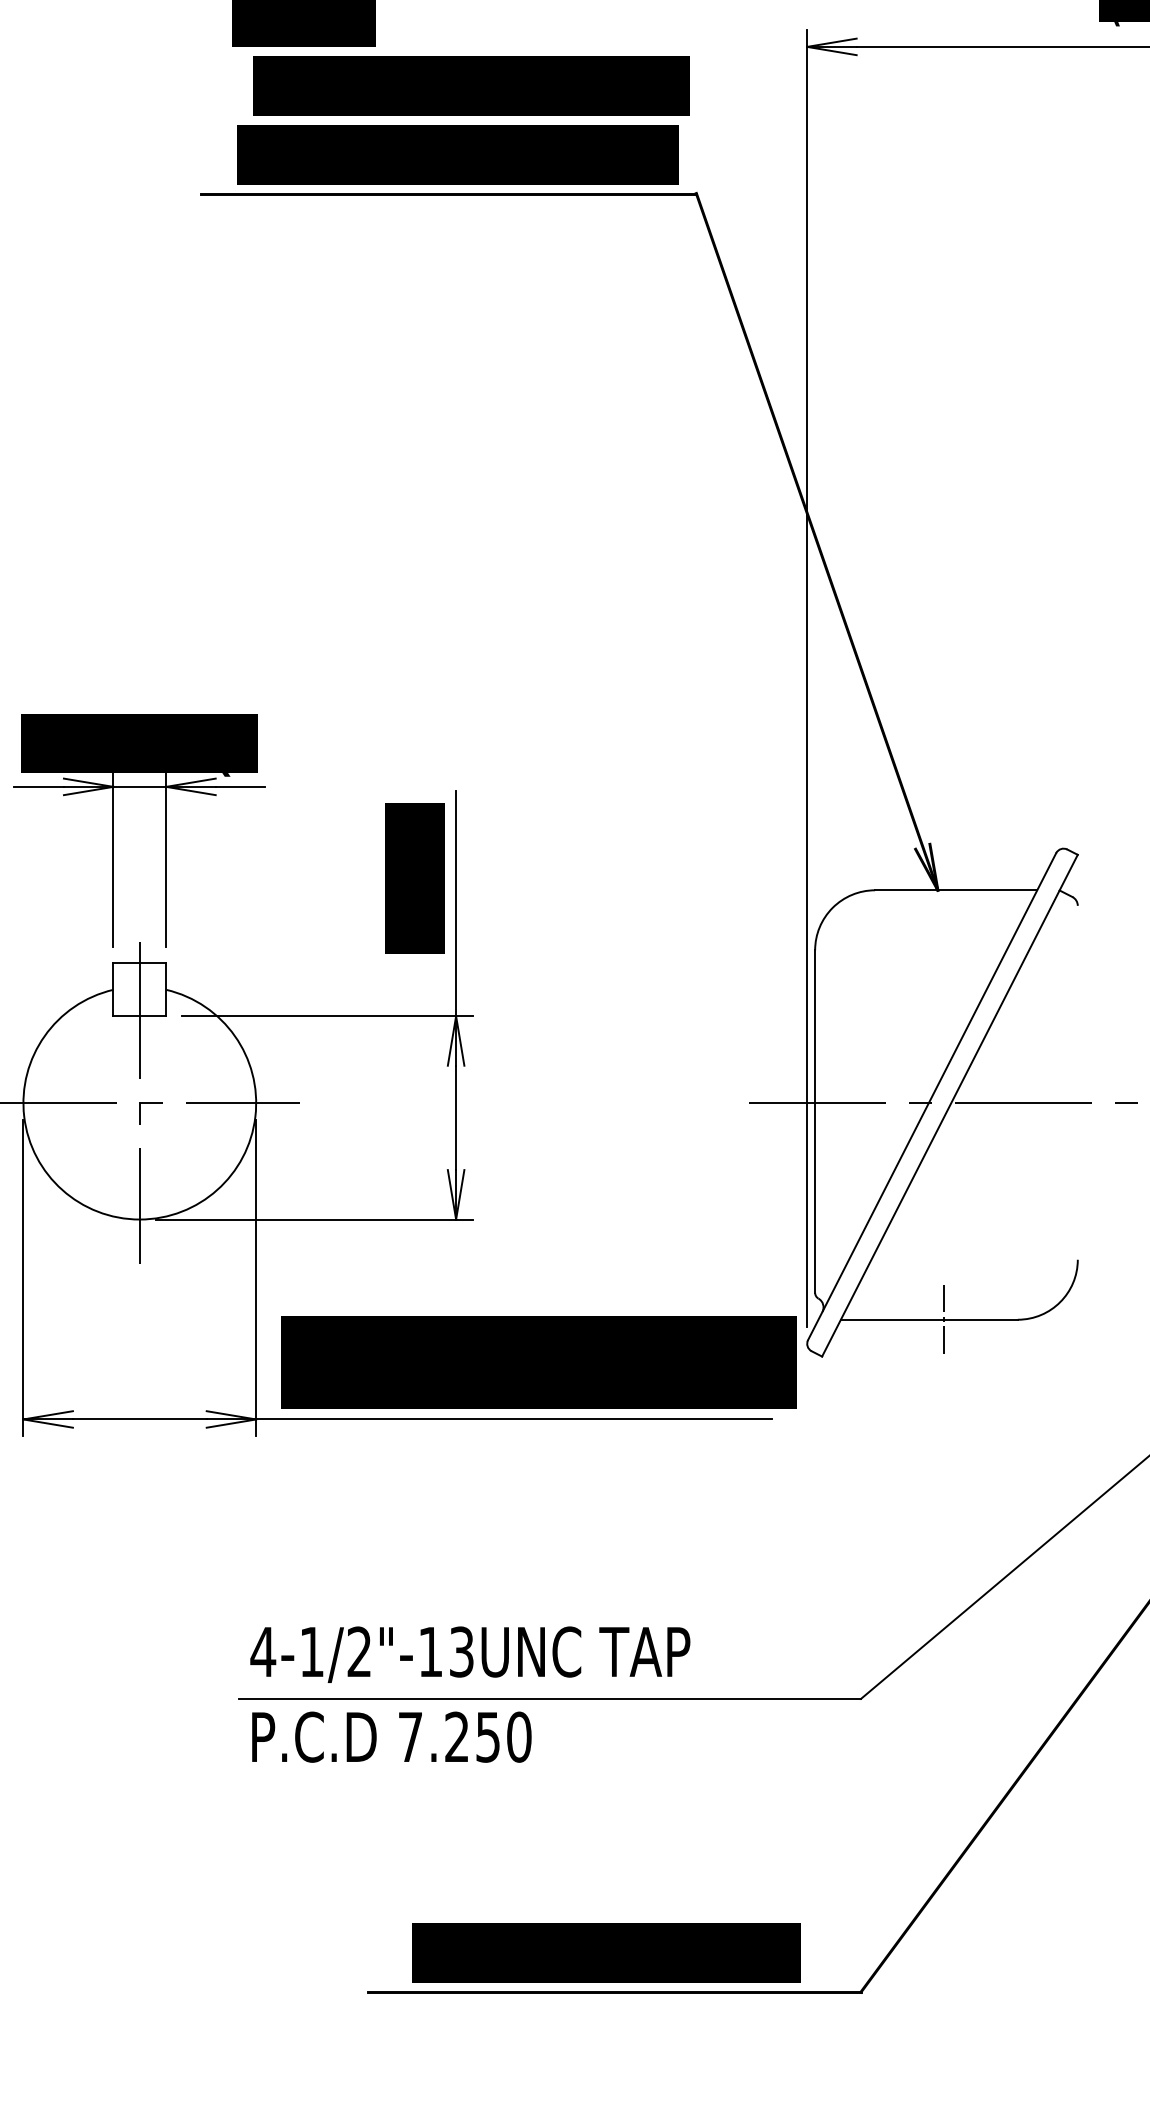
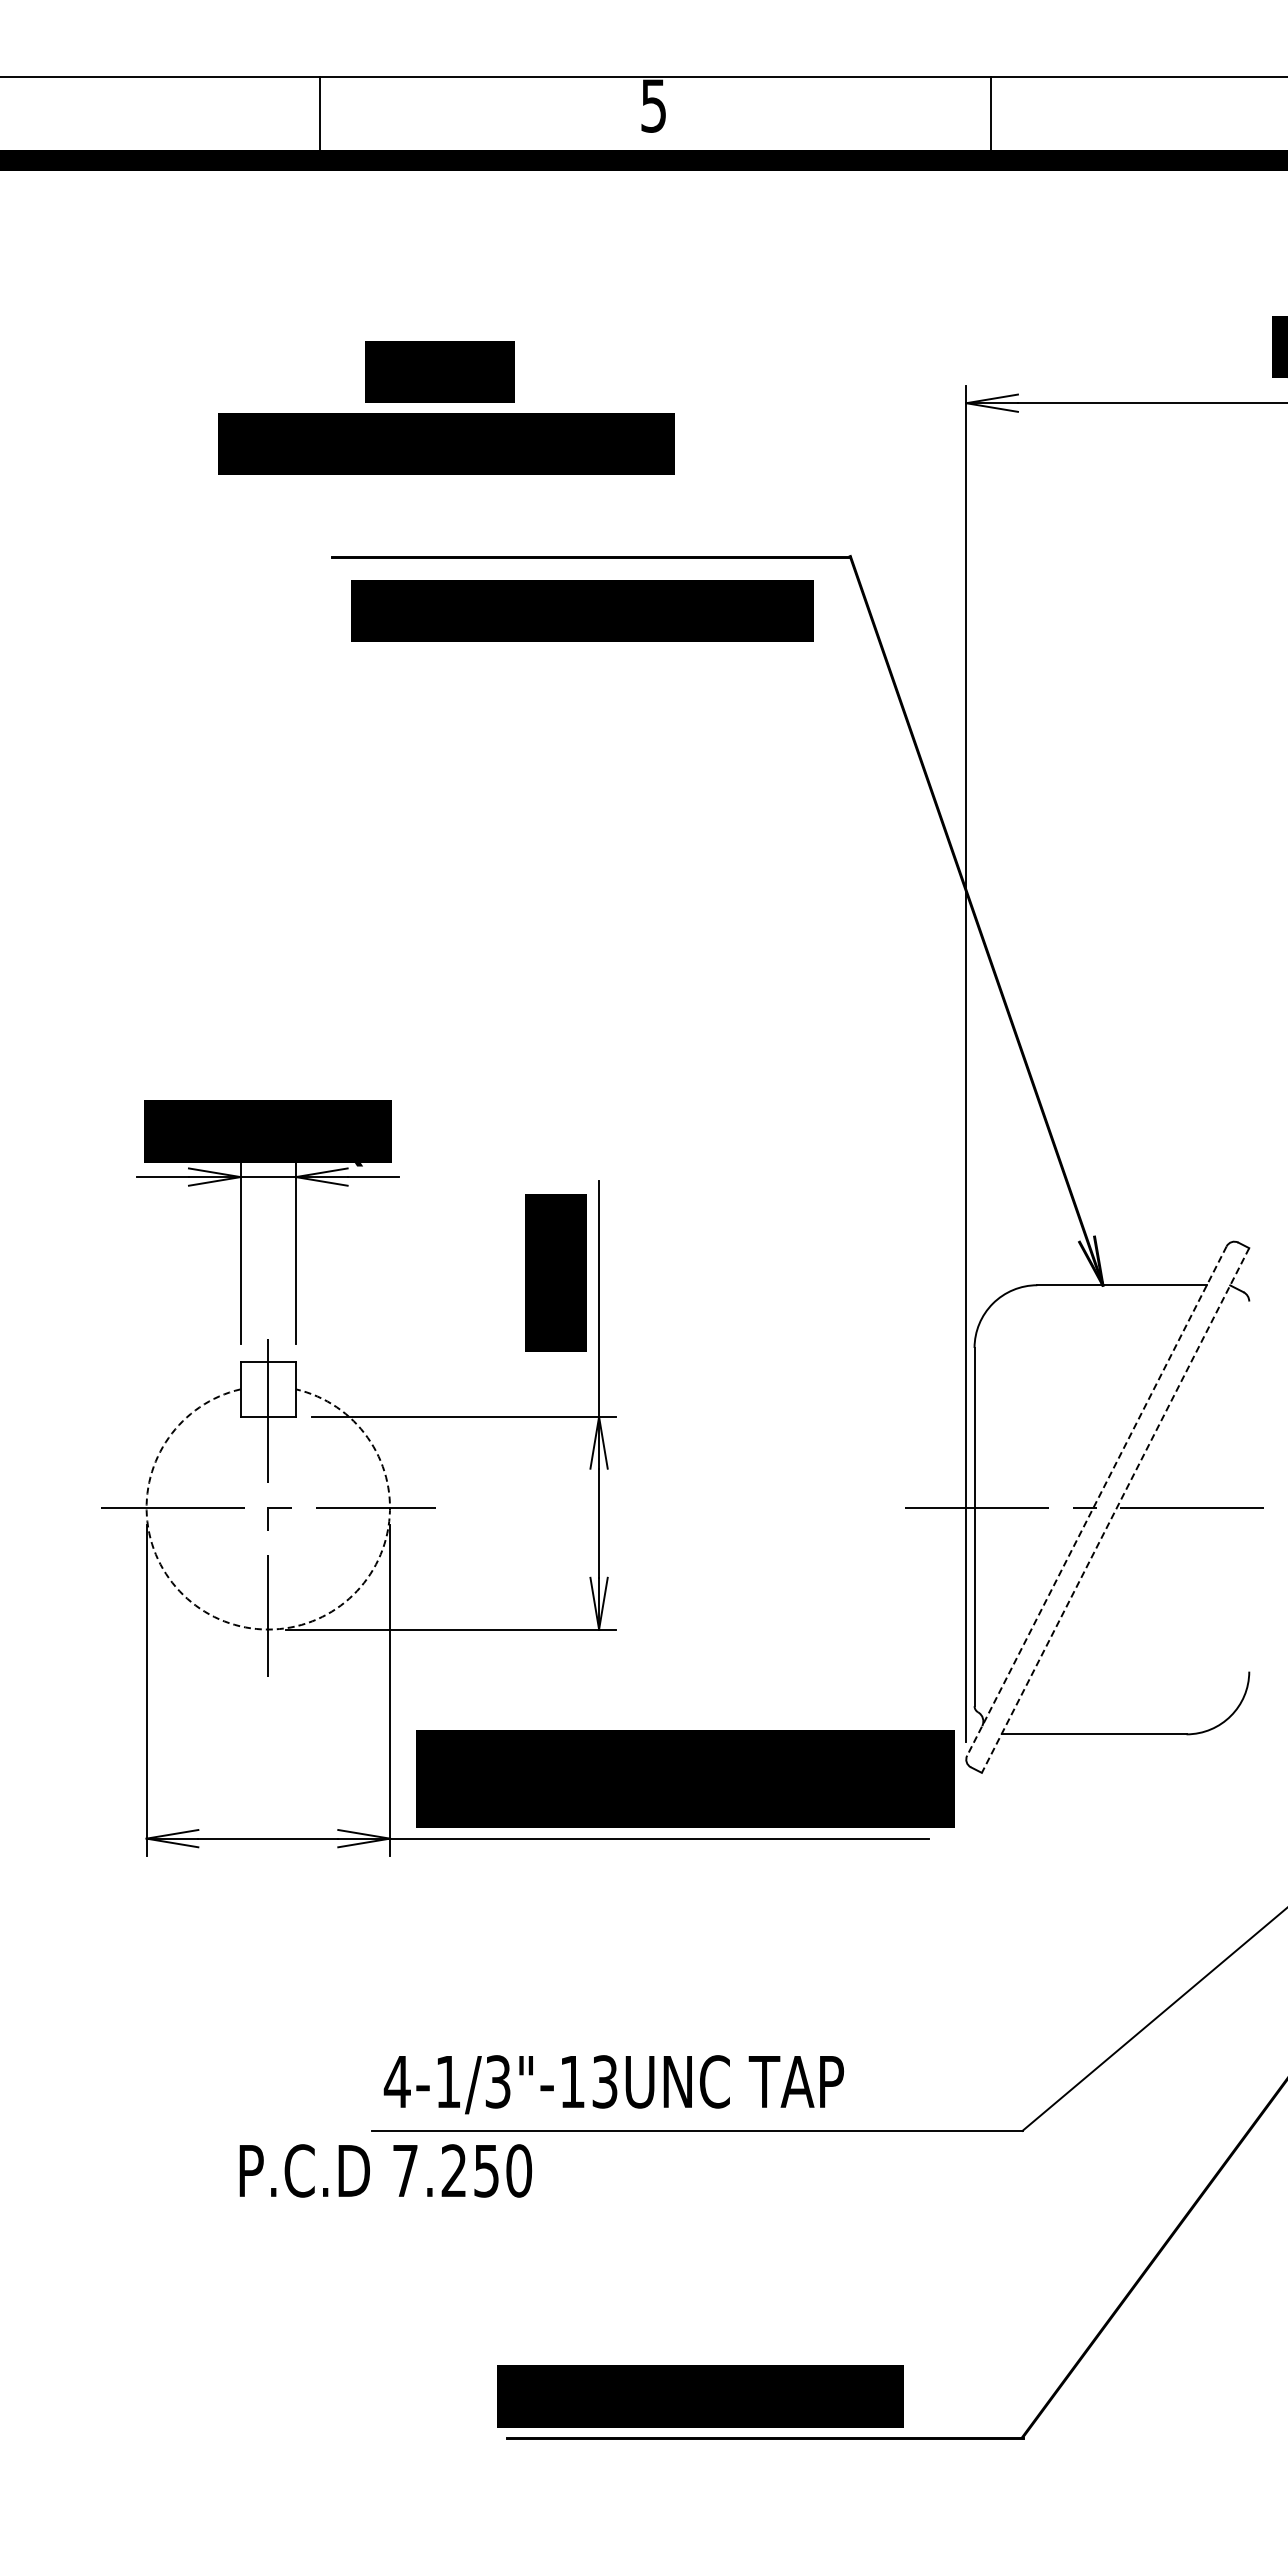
text: (471, 85) -> (446, 443), moved
text: (458, 154) -> (582, 610), moved
line: (931, 1097) -> (1096, 1501), solid -> dashed
line: (949, 1105) -> (1115, 1510), solid -> dashed
arc: (140, 1219) -> (268, 1629), solid -> dashed
line: (944, 1318) -> (1109, 1733), removed
text: (358, 1651) -> (497, 2081), 4-1/2"-13UNC -> 4-1/3"-13UNC
text: (391, 1736) -> (385, 2170), moved
text: (606, 1952) -> (700, 2396), moved

